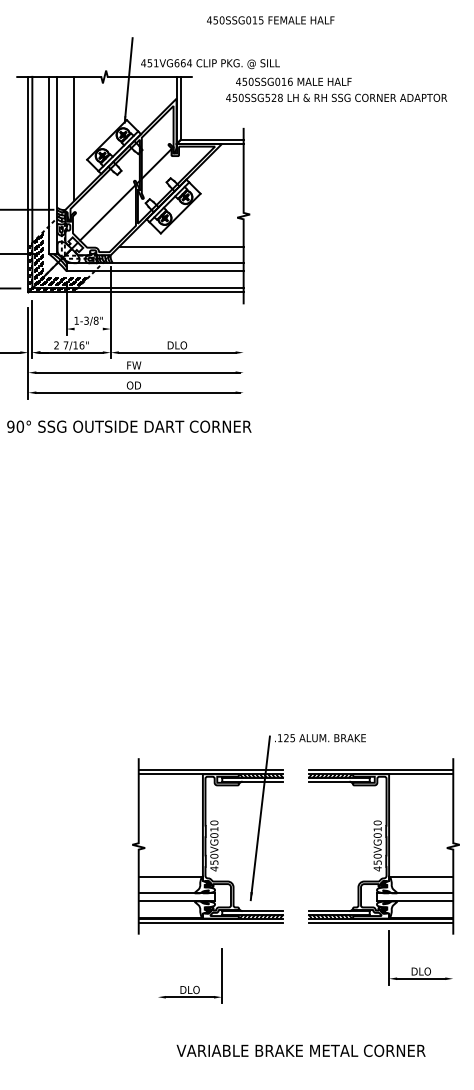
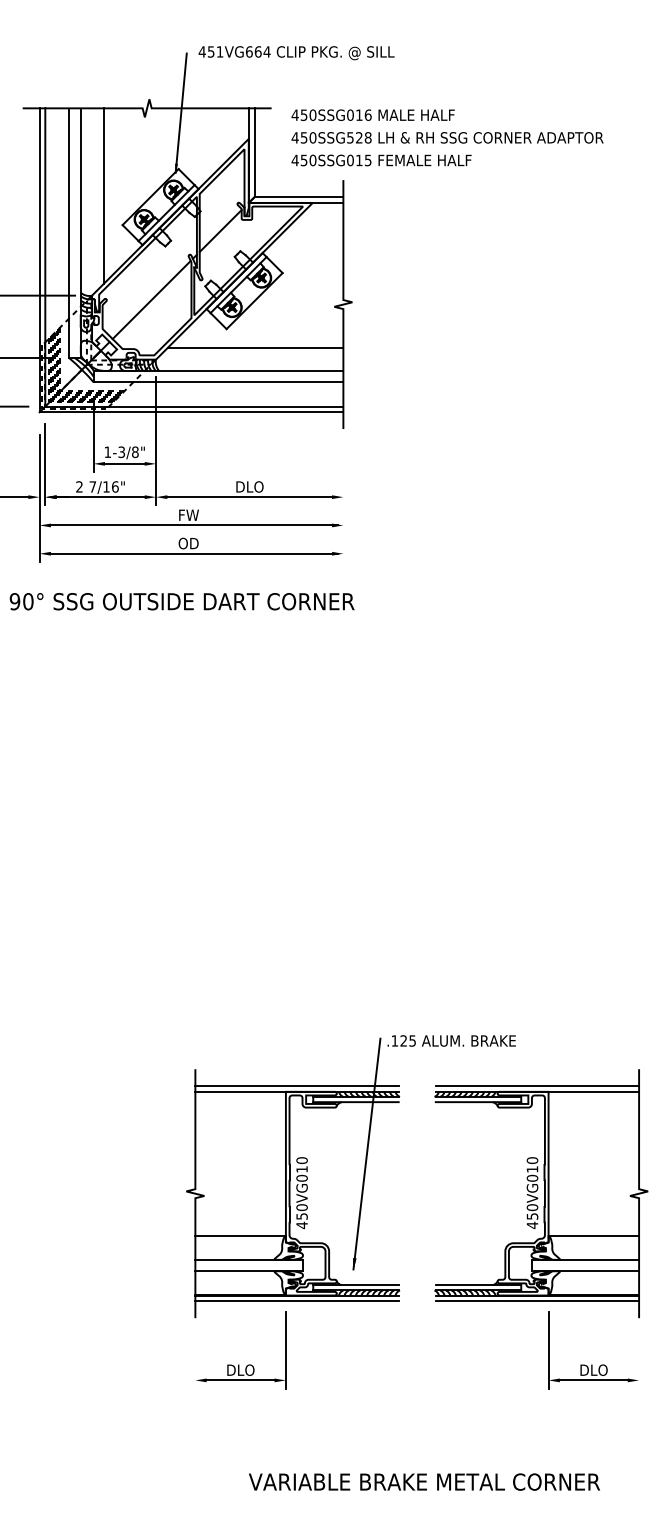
text: (270, 20) -> (381, 160), moved
text: (210, 64) -> (296, 53), moved
text: (293, 81) -> (372, 114), moved
text: (336, 97) -> (447, 137), moved
line: (88, 328) -> (124, 463), added
part: (189, 985) -> (239, 1364), moved

